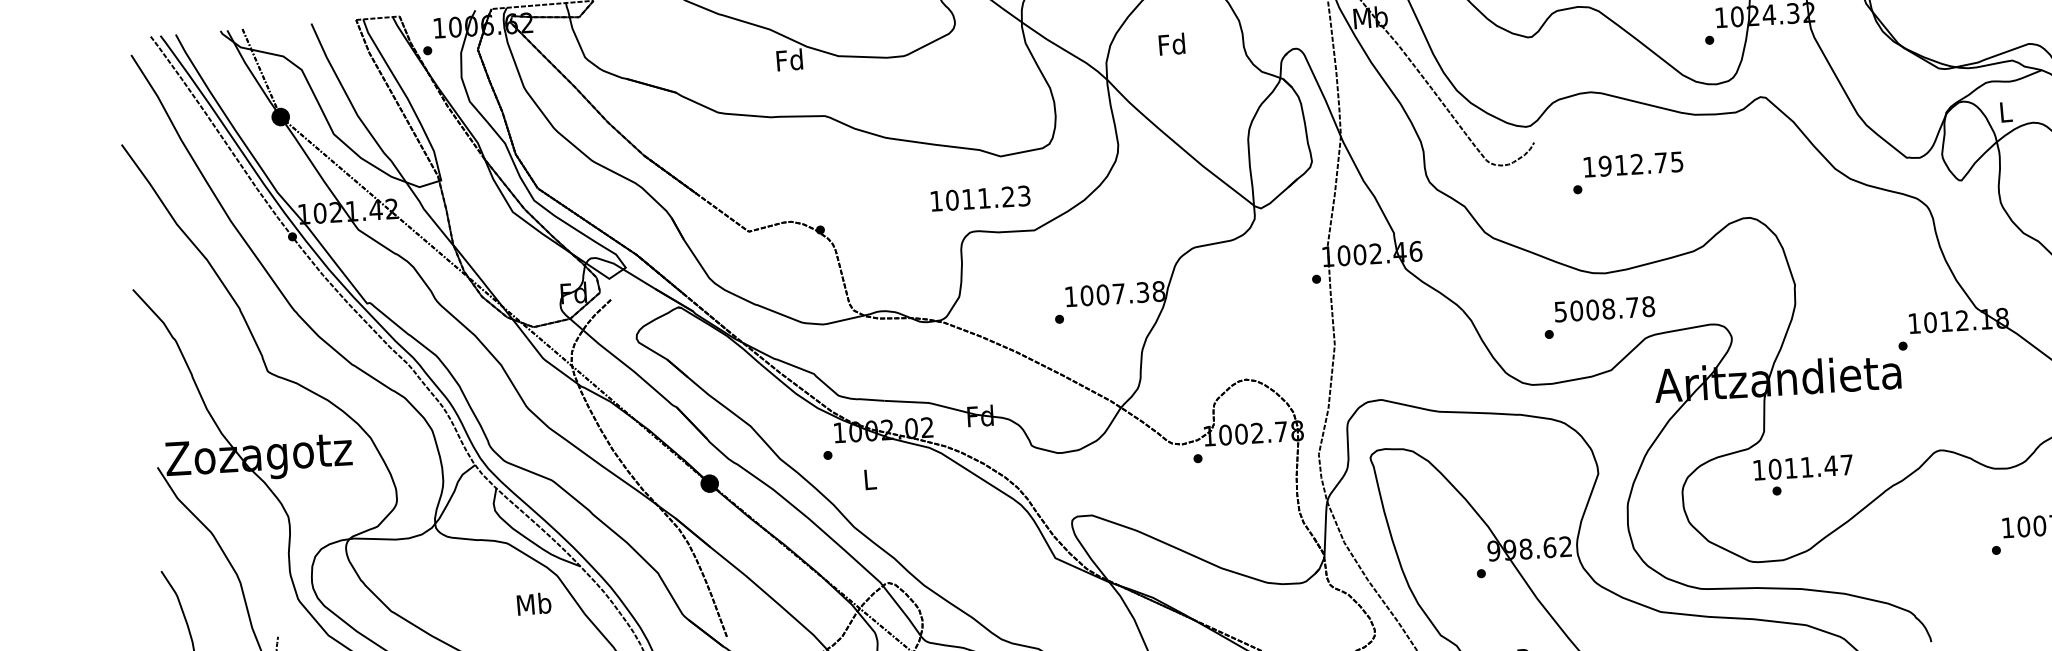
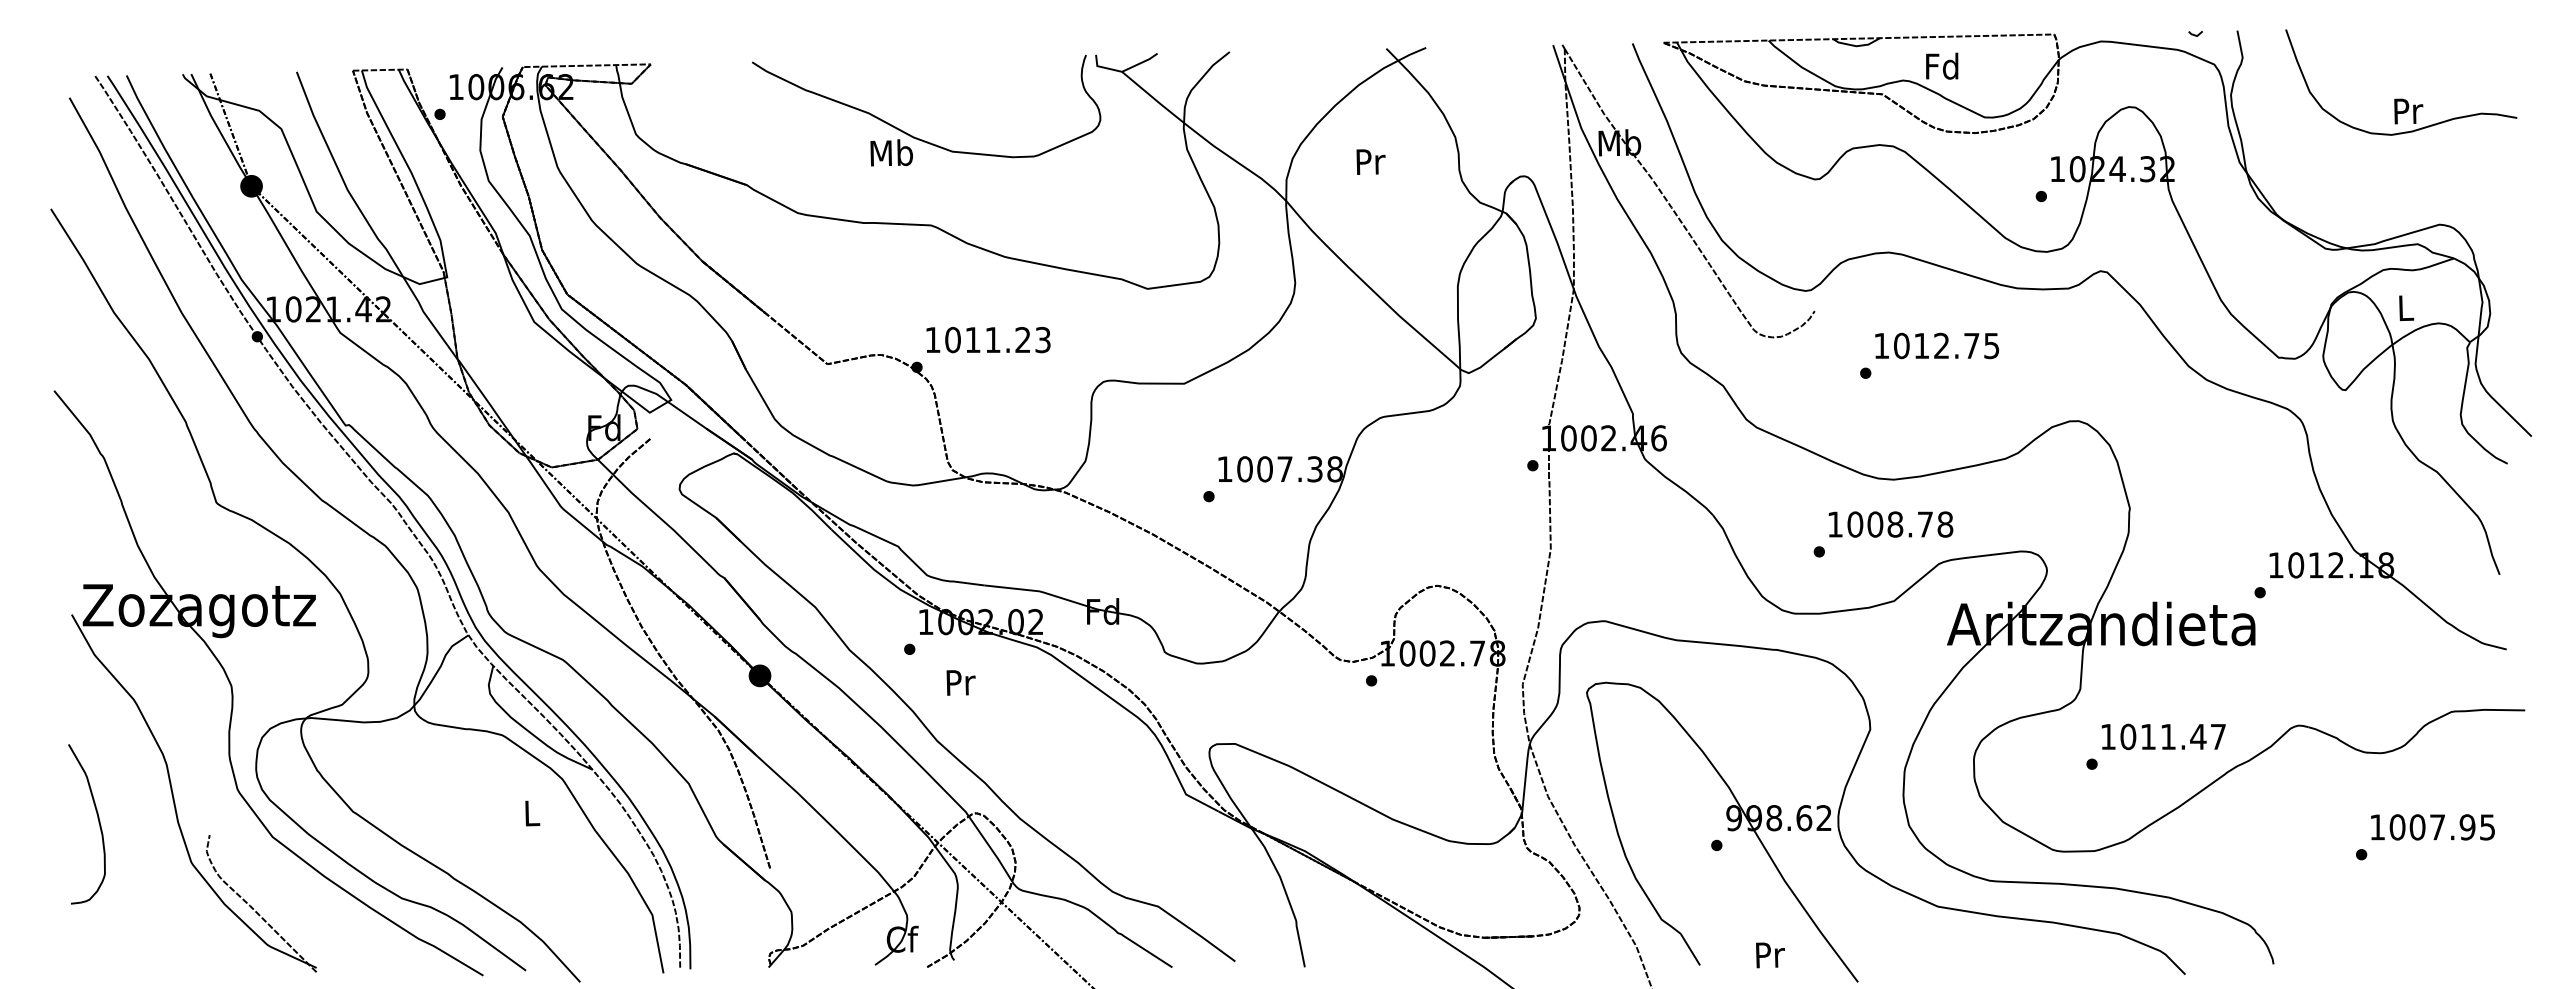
text: (1171, 43) -> (1369, 160), Fd -> Pr
text: (789, 59) -> (891, 152), Fd -> Mb
text: (1605, 166) -> (1901, 346), 1912.75 -> 1012.75
text: (980, 198) -> (988, 339), moved
text: (1560, 311) -> (1834, 524), 5008.78 -> 1008.78
text: (1803, 467) -> (2163, 736), moved
text: (870, 479) -> (960, 682), L -> Pr
text: (533, 603) -> (531, 812), Mb -> L

